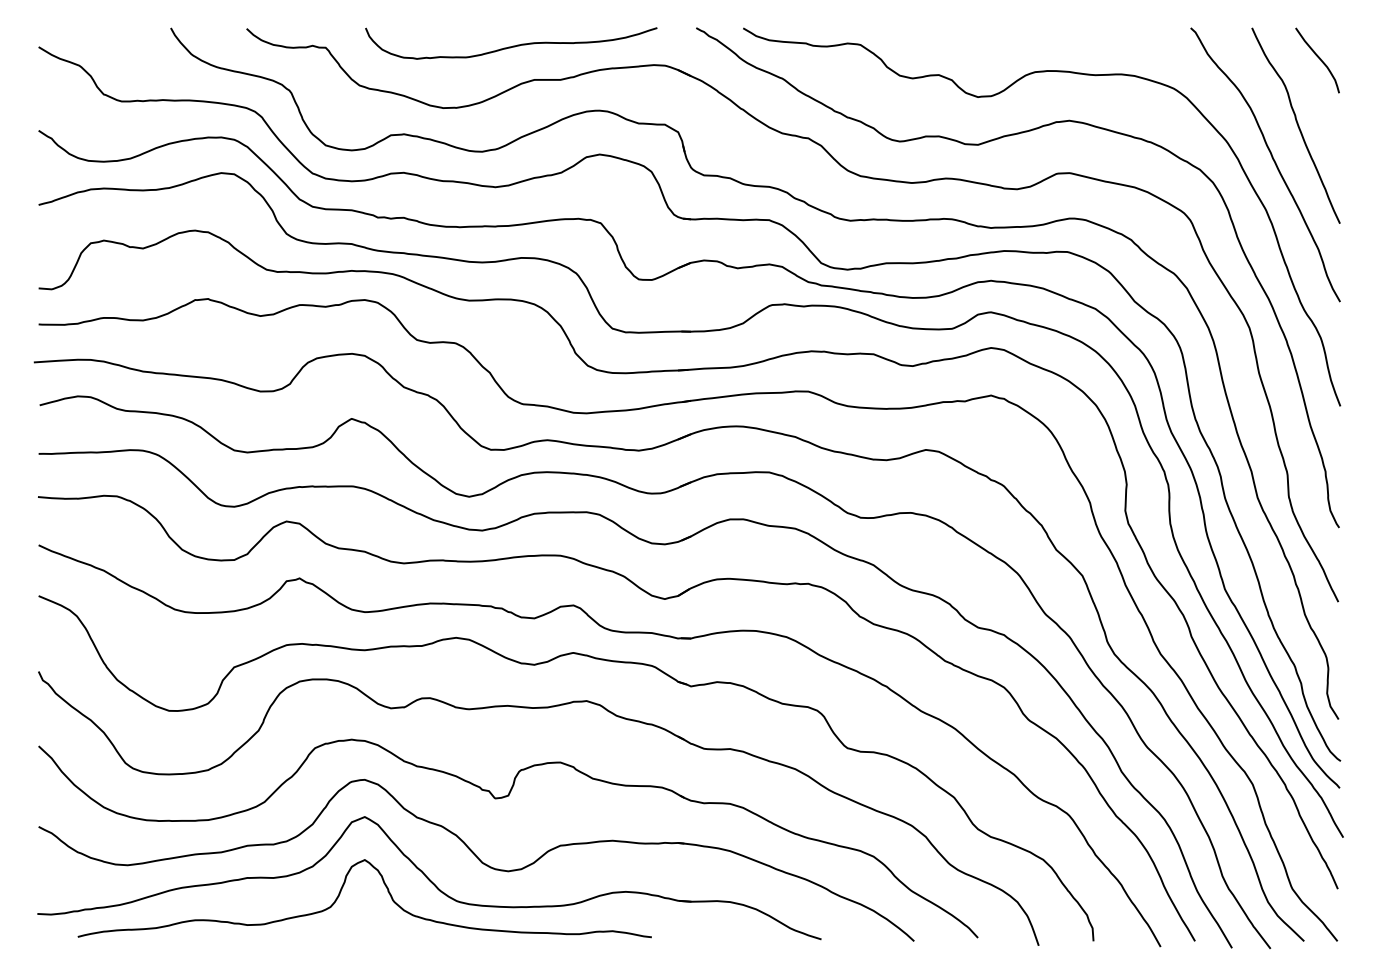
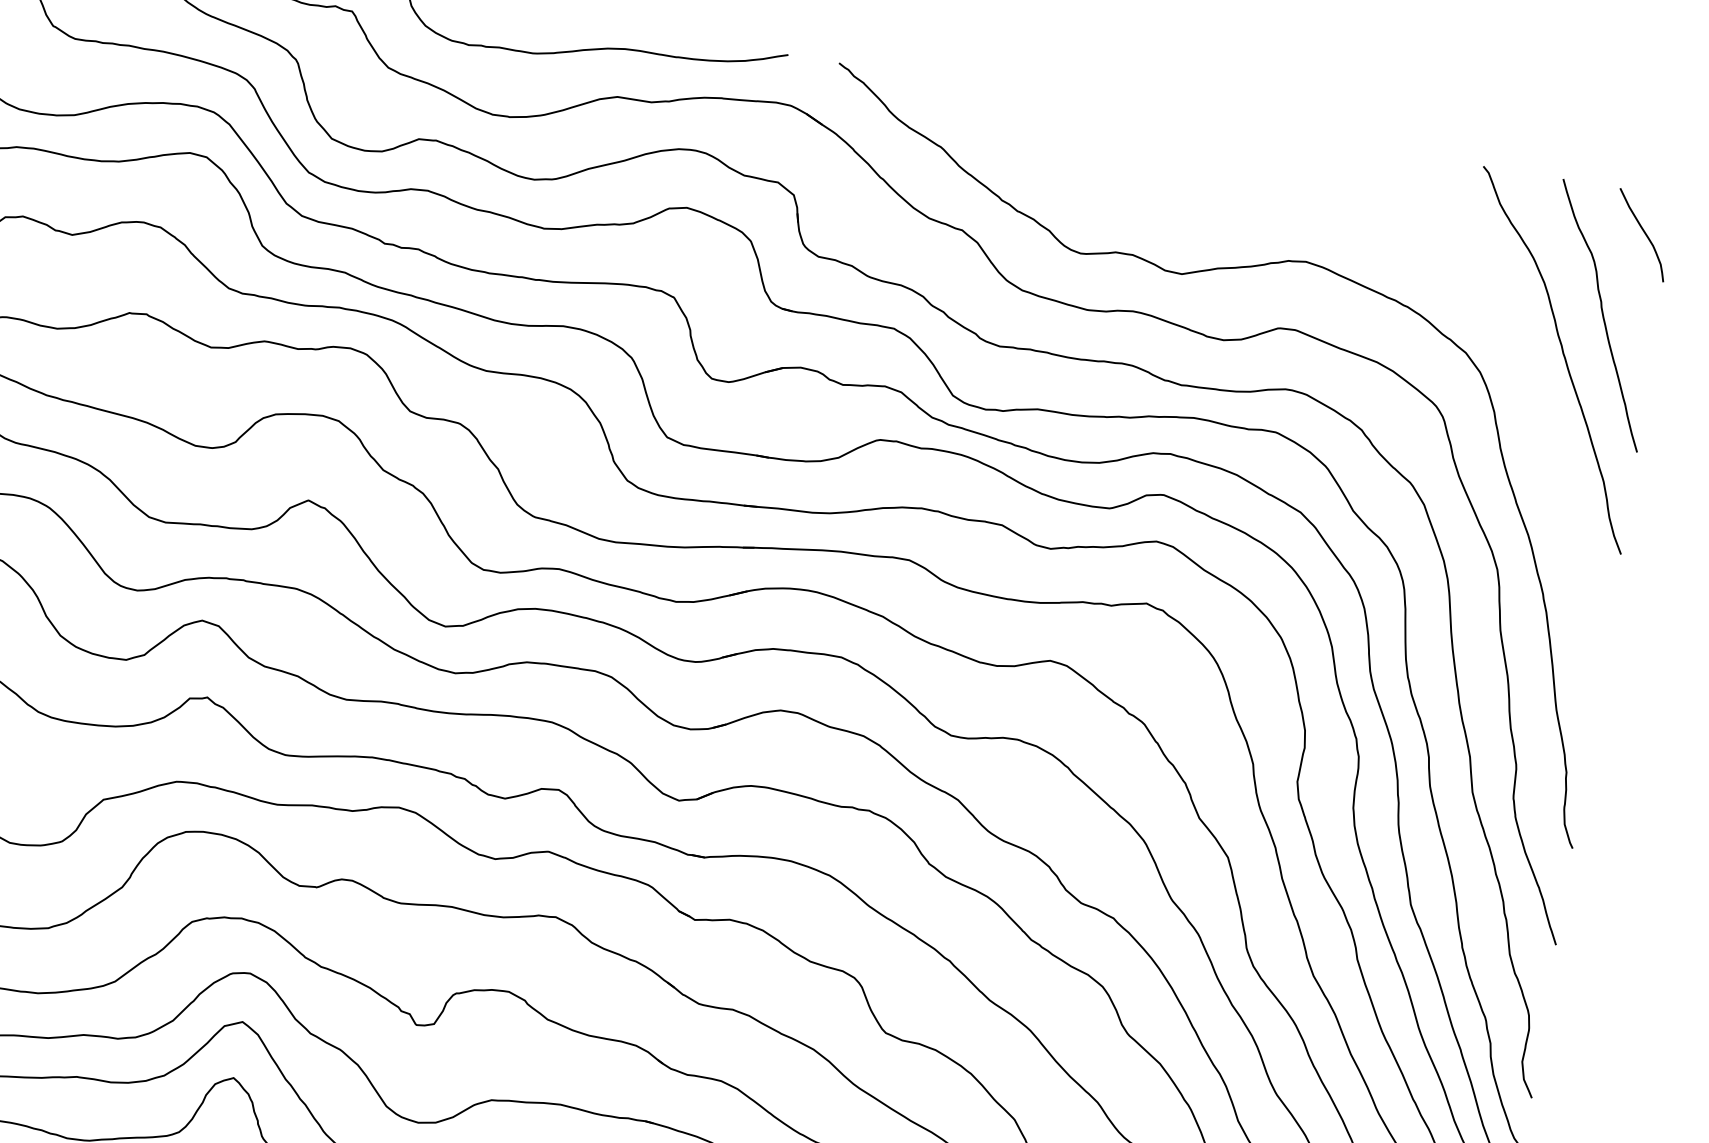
curve: (996, 95) -> (1216, 213), removed

